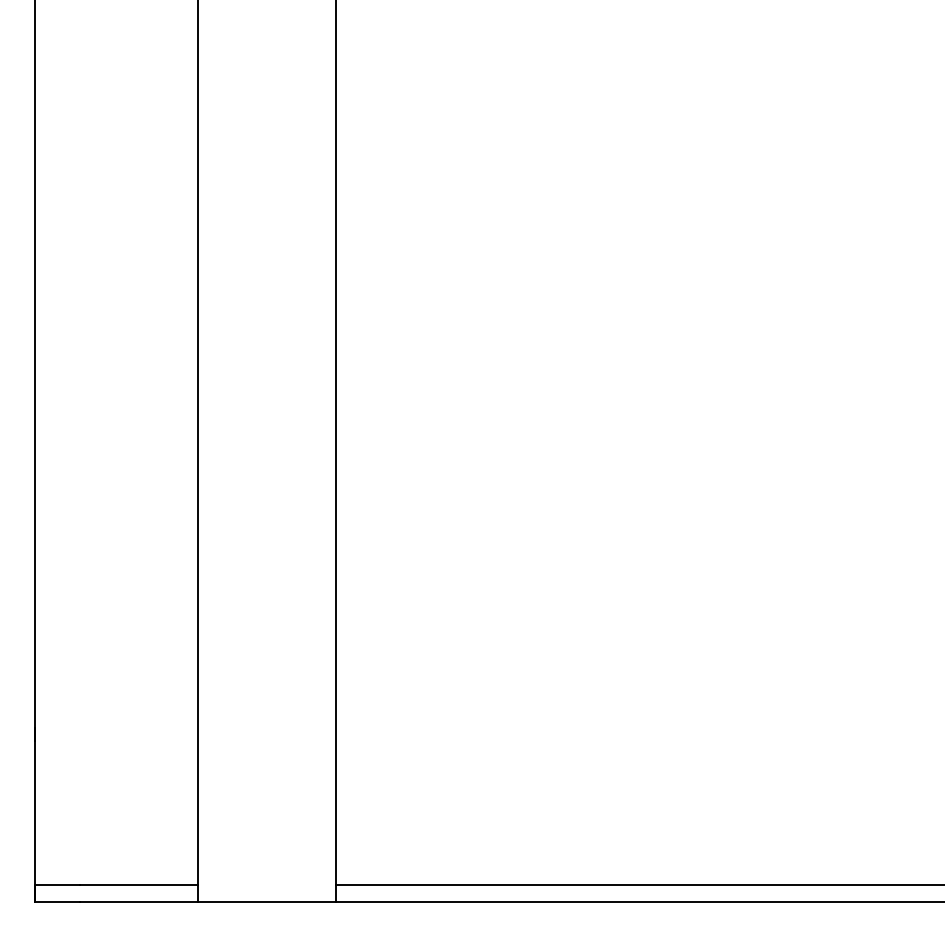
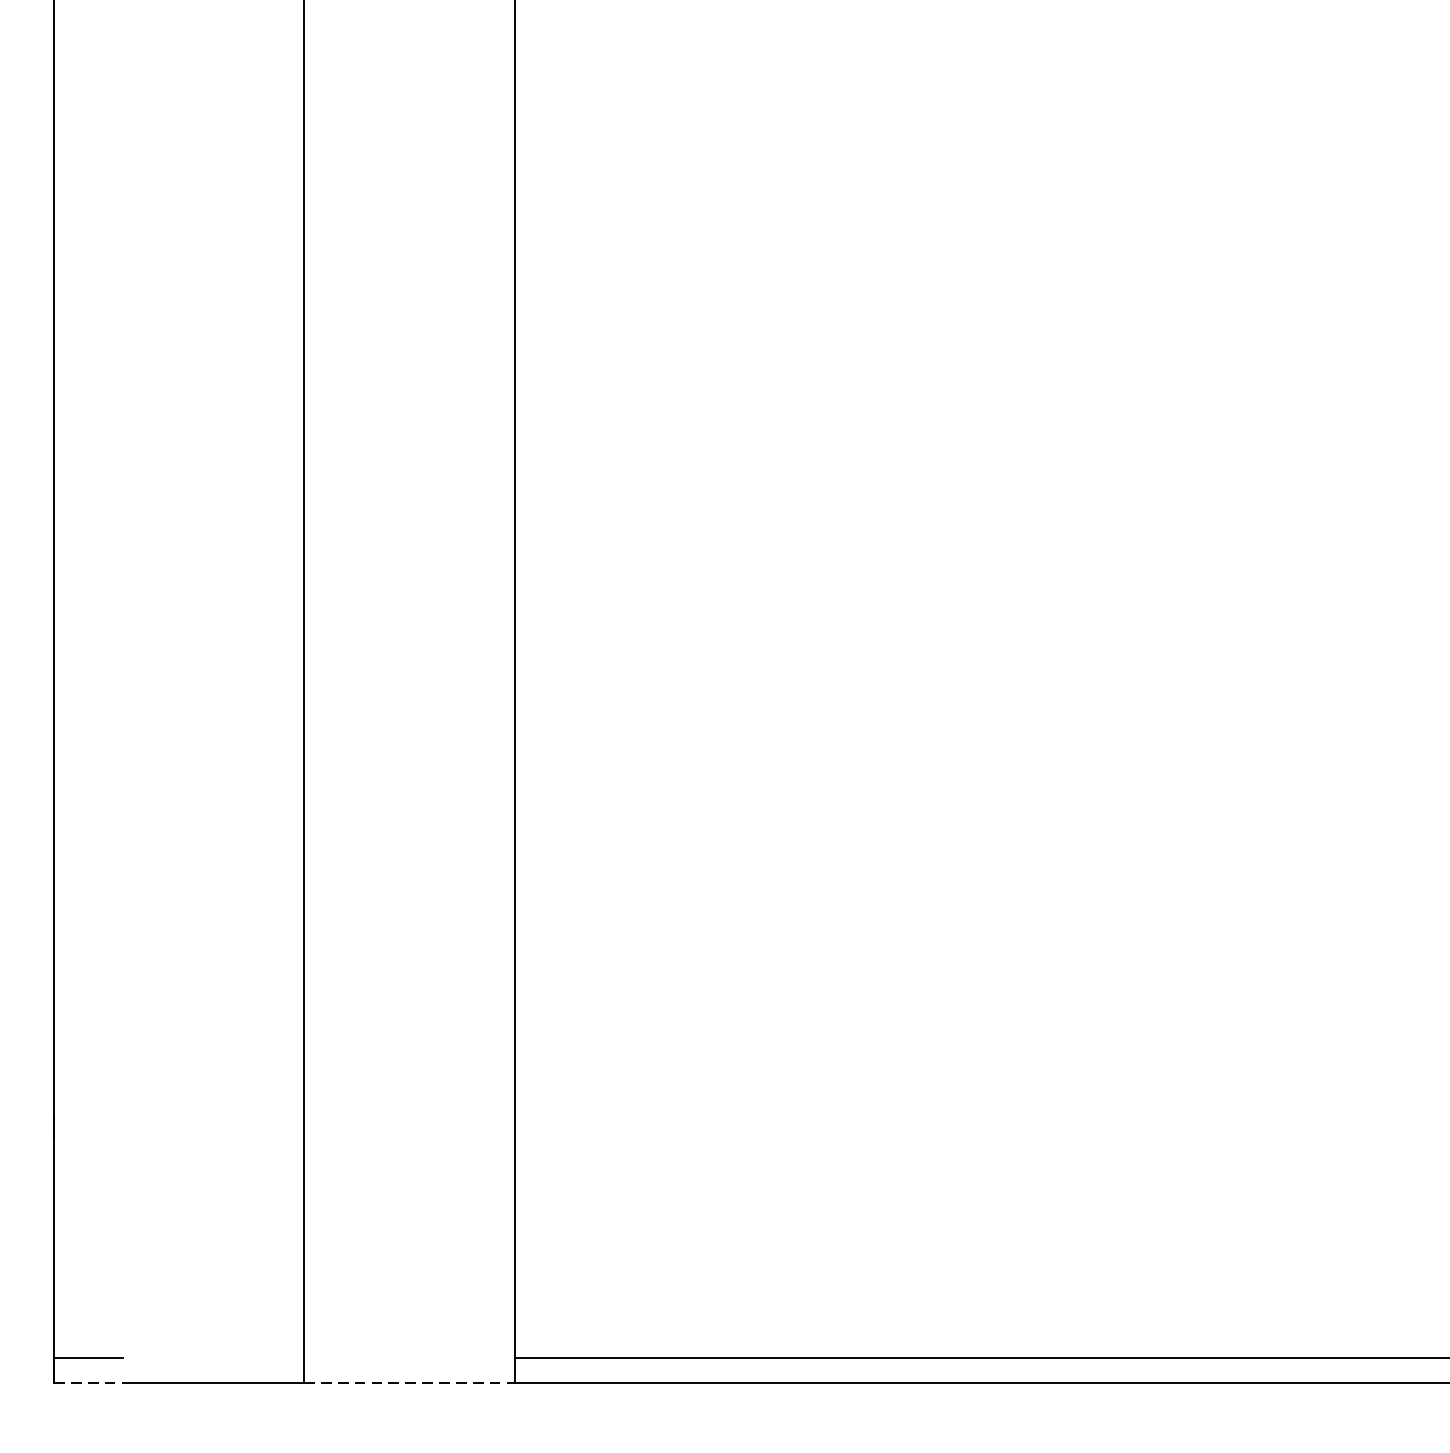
line: (139, 885) -> (214, 1358), removed
line: (57, 901) -> (88, 1383), solid -> dashed
line: (267, 901) -> (410, 1383), solid -> dashed

